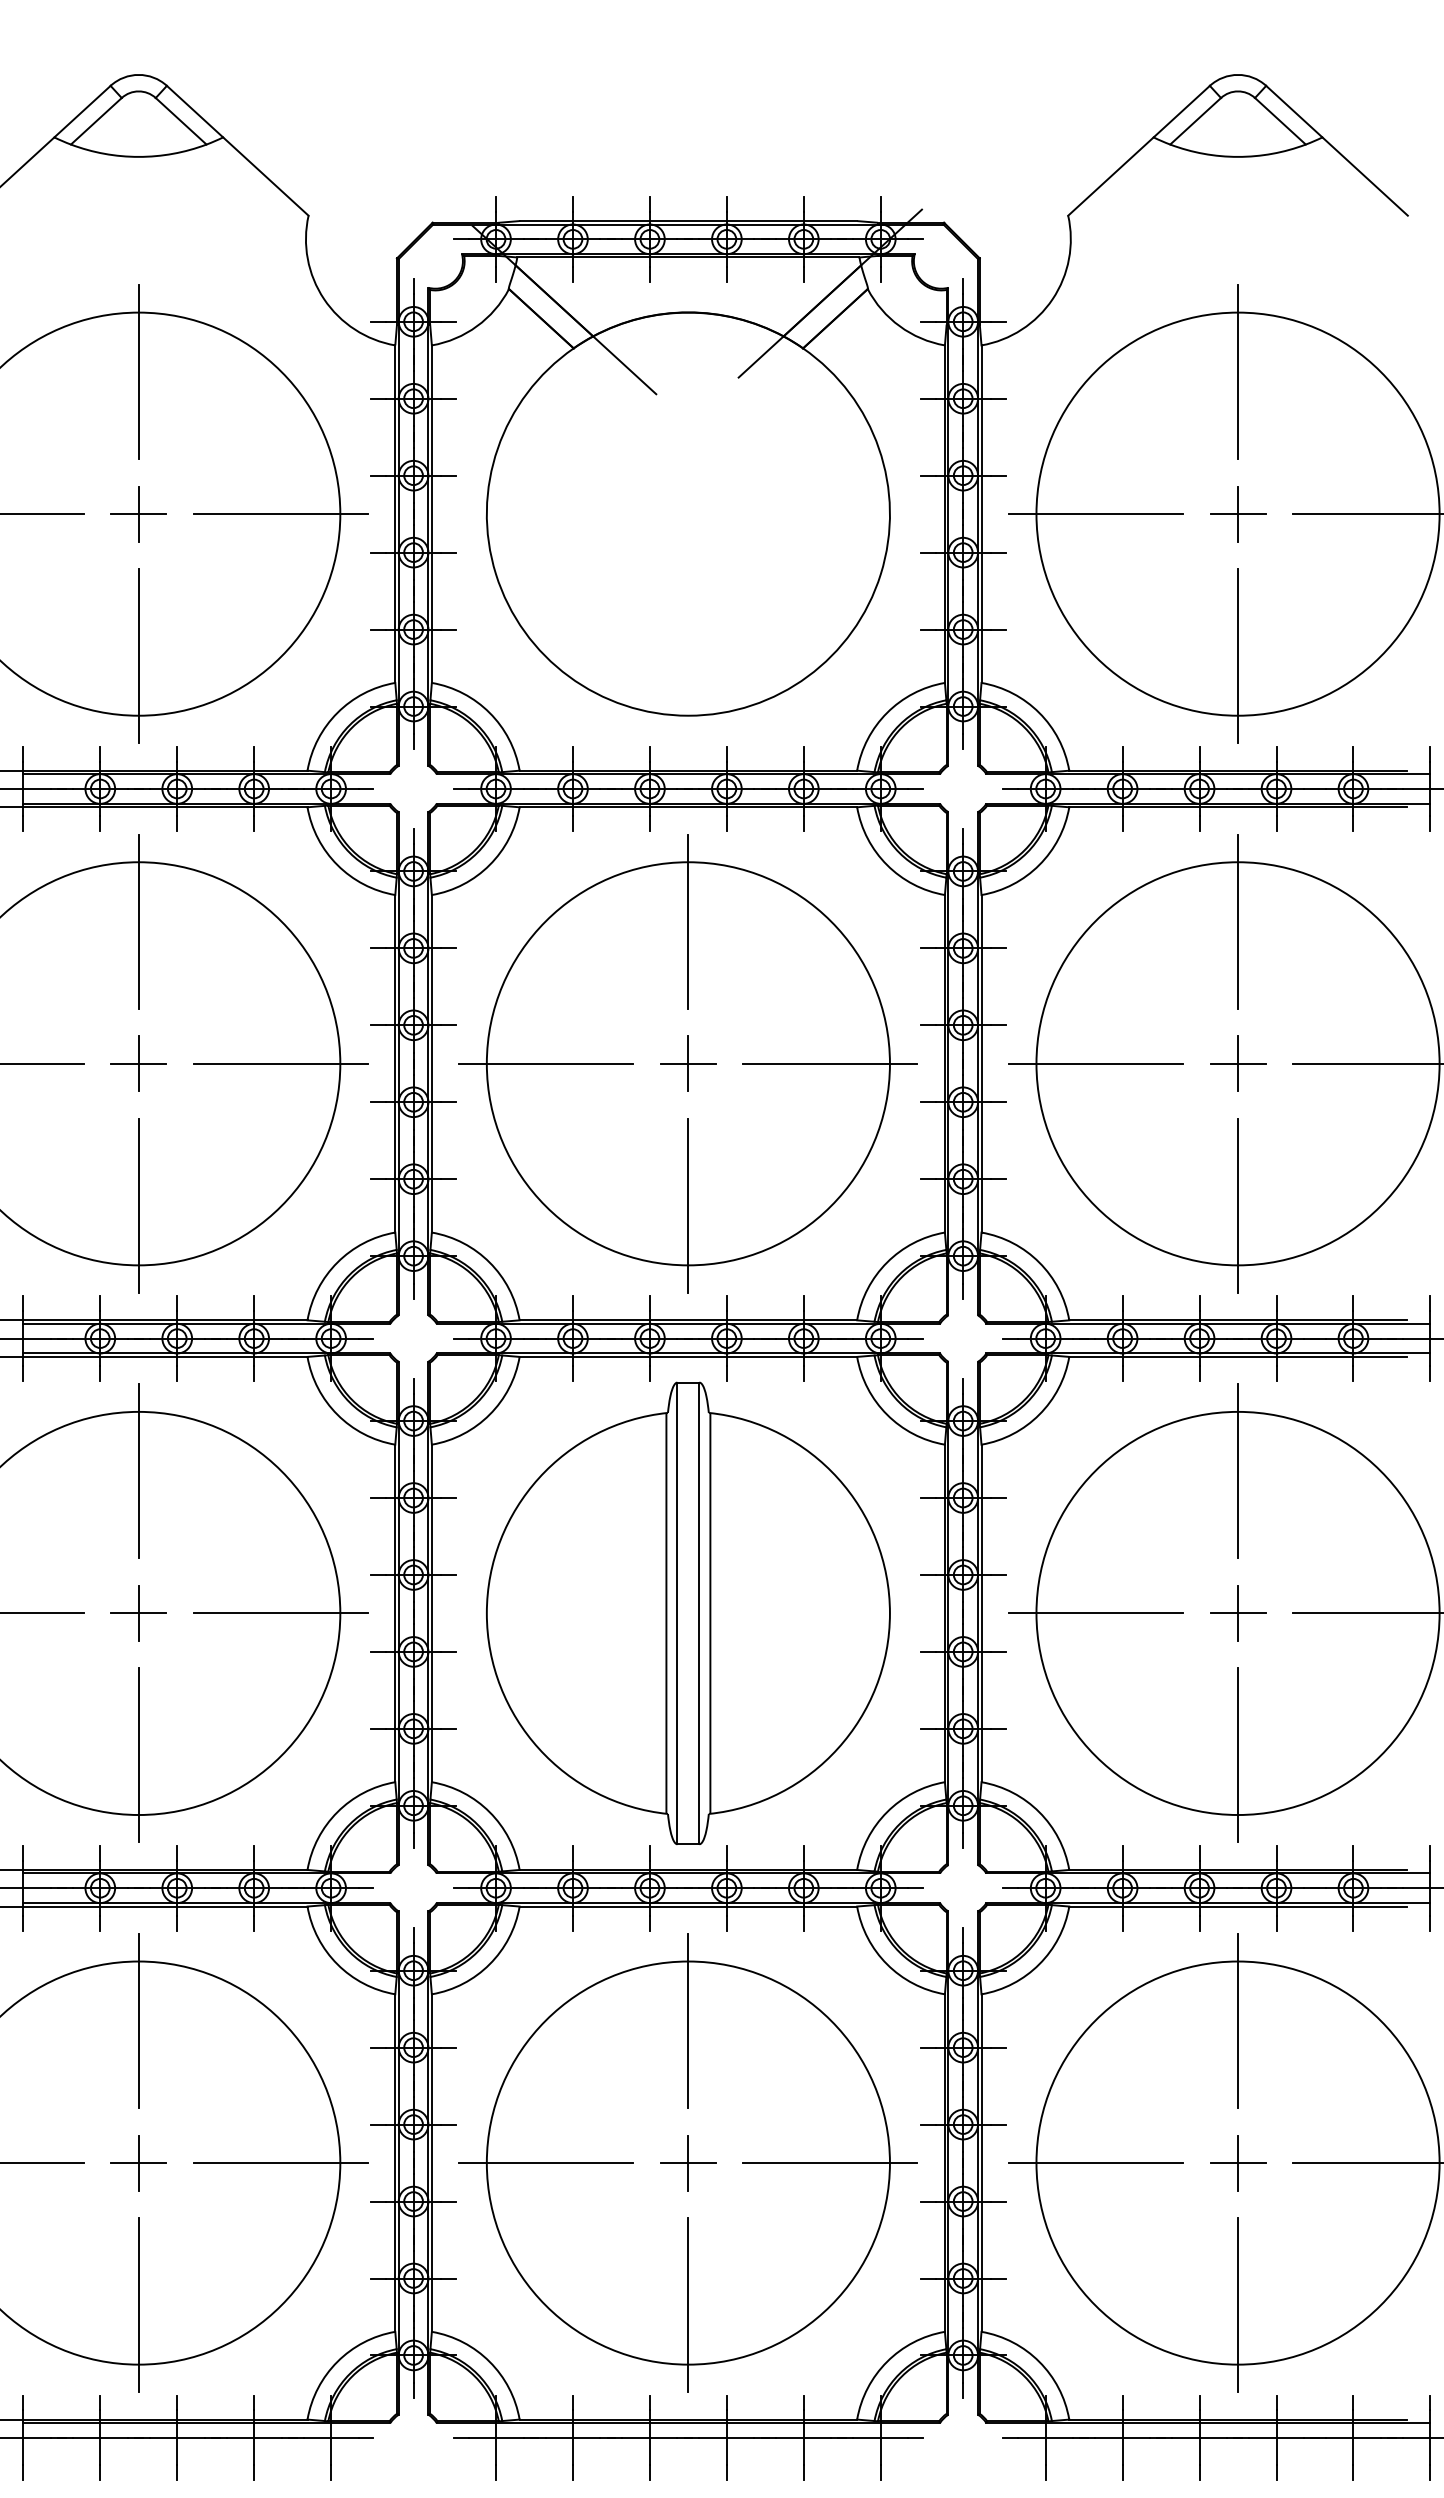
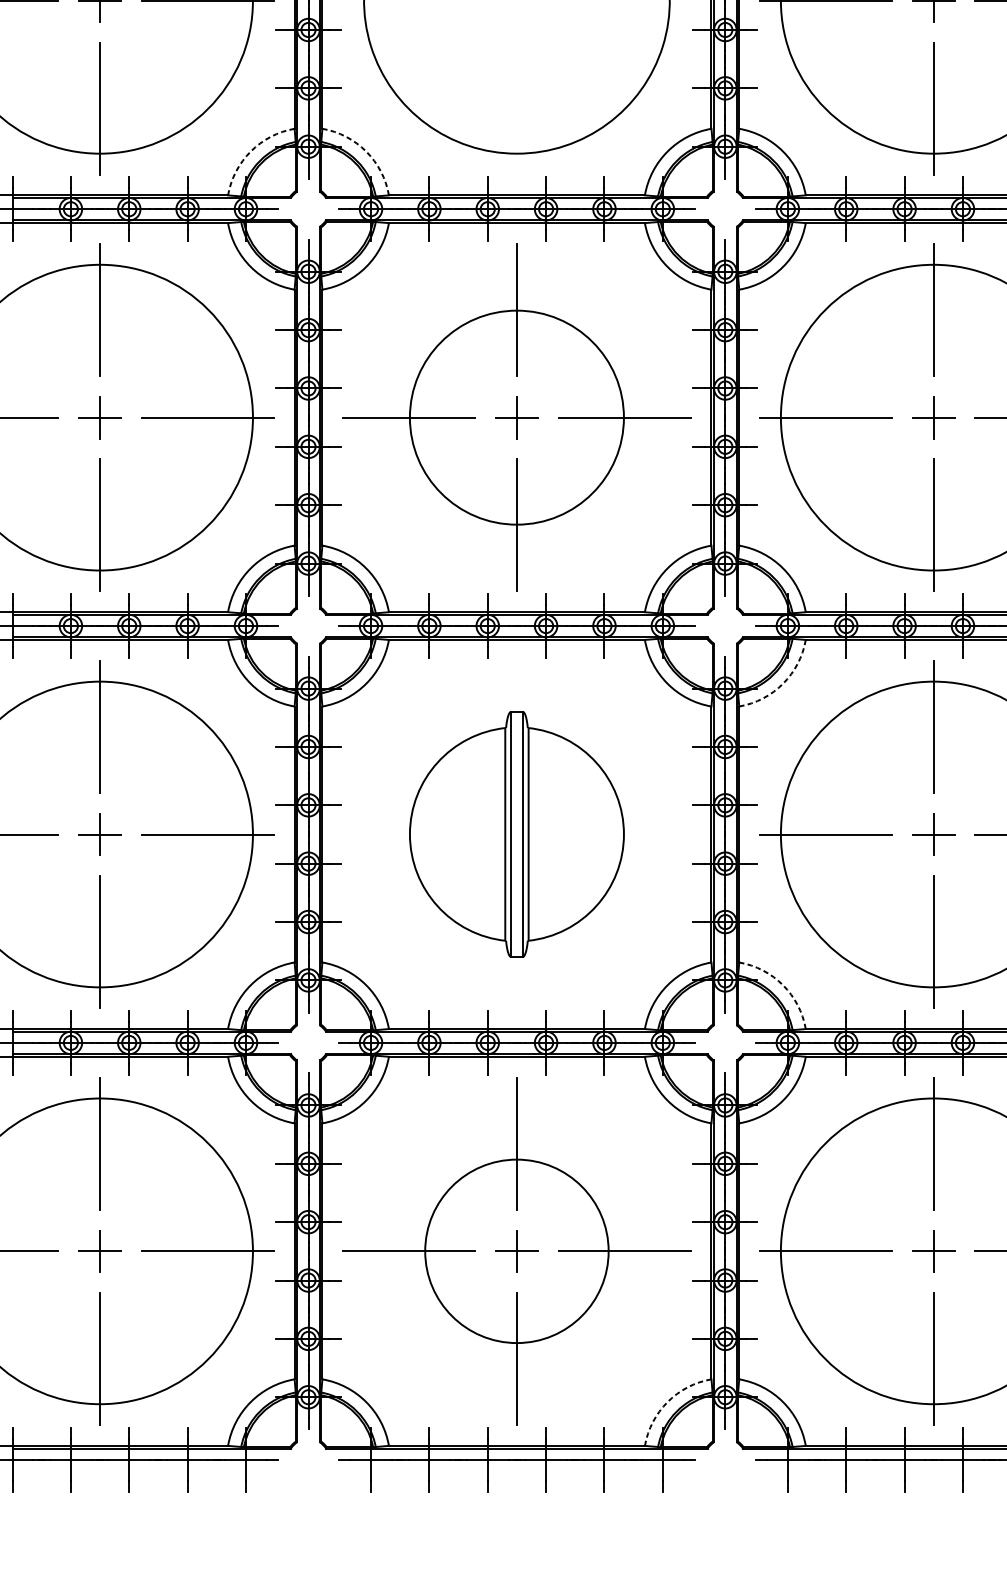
arc: (337, 712) -> (250, 151), solid -> dashed
arc: (489, 712) -> (366, 151), solid -> dashed
circle: (687, 1063) -> (516, 417), size x0.7
arc: (1039, 1414) -> (783, 683), solid -> dashed
part: (688, 1612) -> (517, 833), size x0.7
arc: (1039, 1812) -> (783, 985), solid -> dashed
circle: (687, 2162) -> (516, 1250), size x0.6
arc: (887, 2361) -> (667, 1401), solid -> dashed

